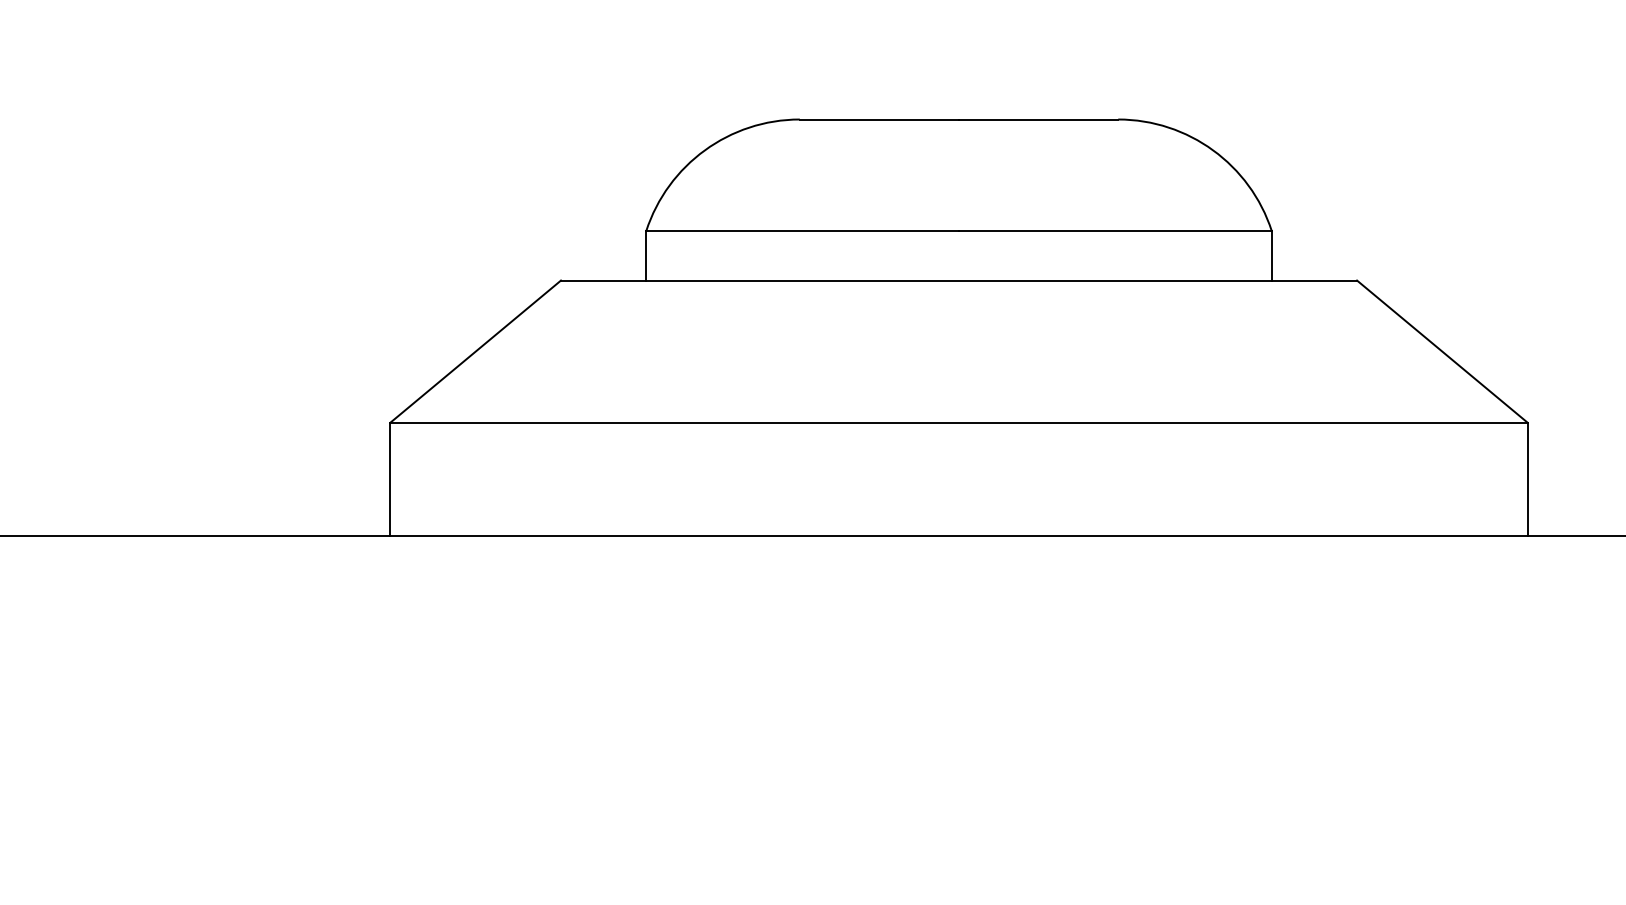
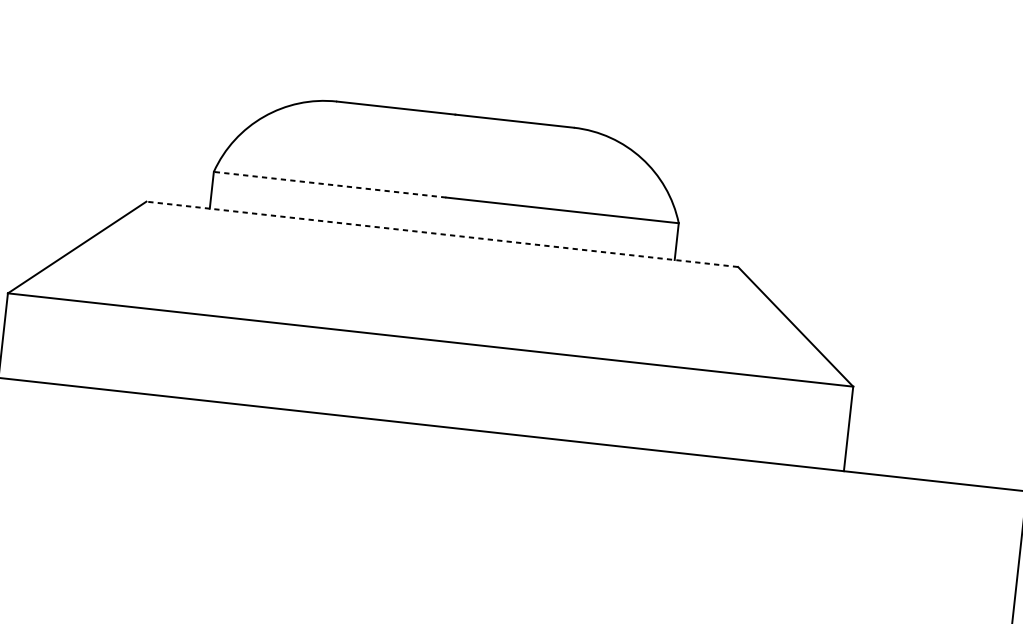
line: (802, 231) -> (329, 185), solid -> dashed
line: (958, 280) -> (441, 234), solid -> dashed

